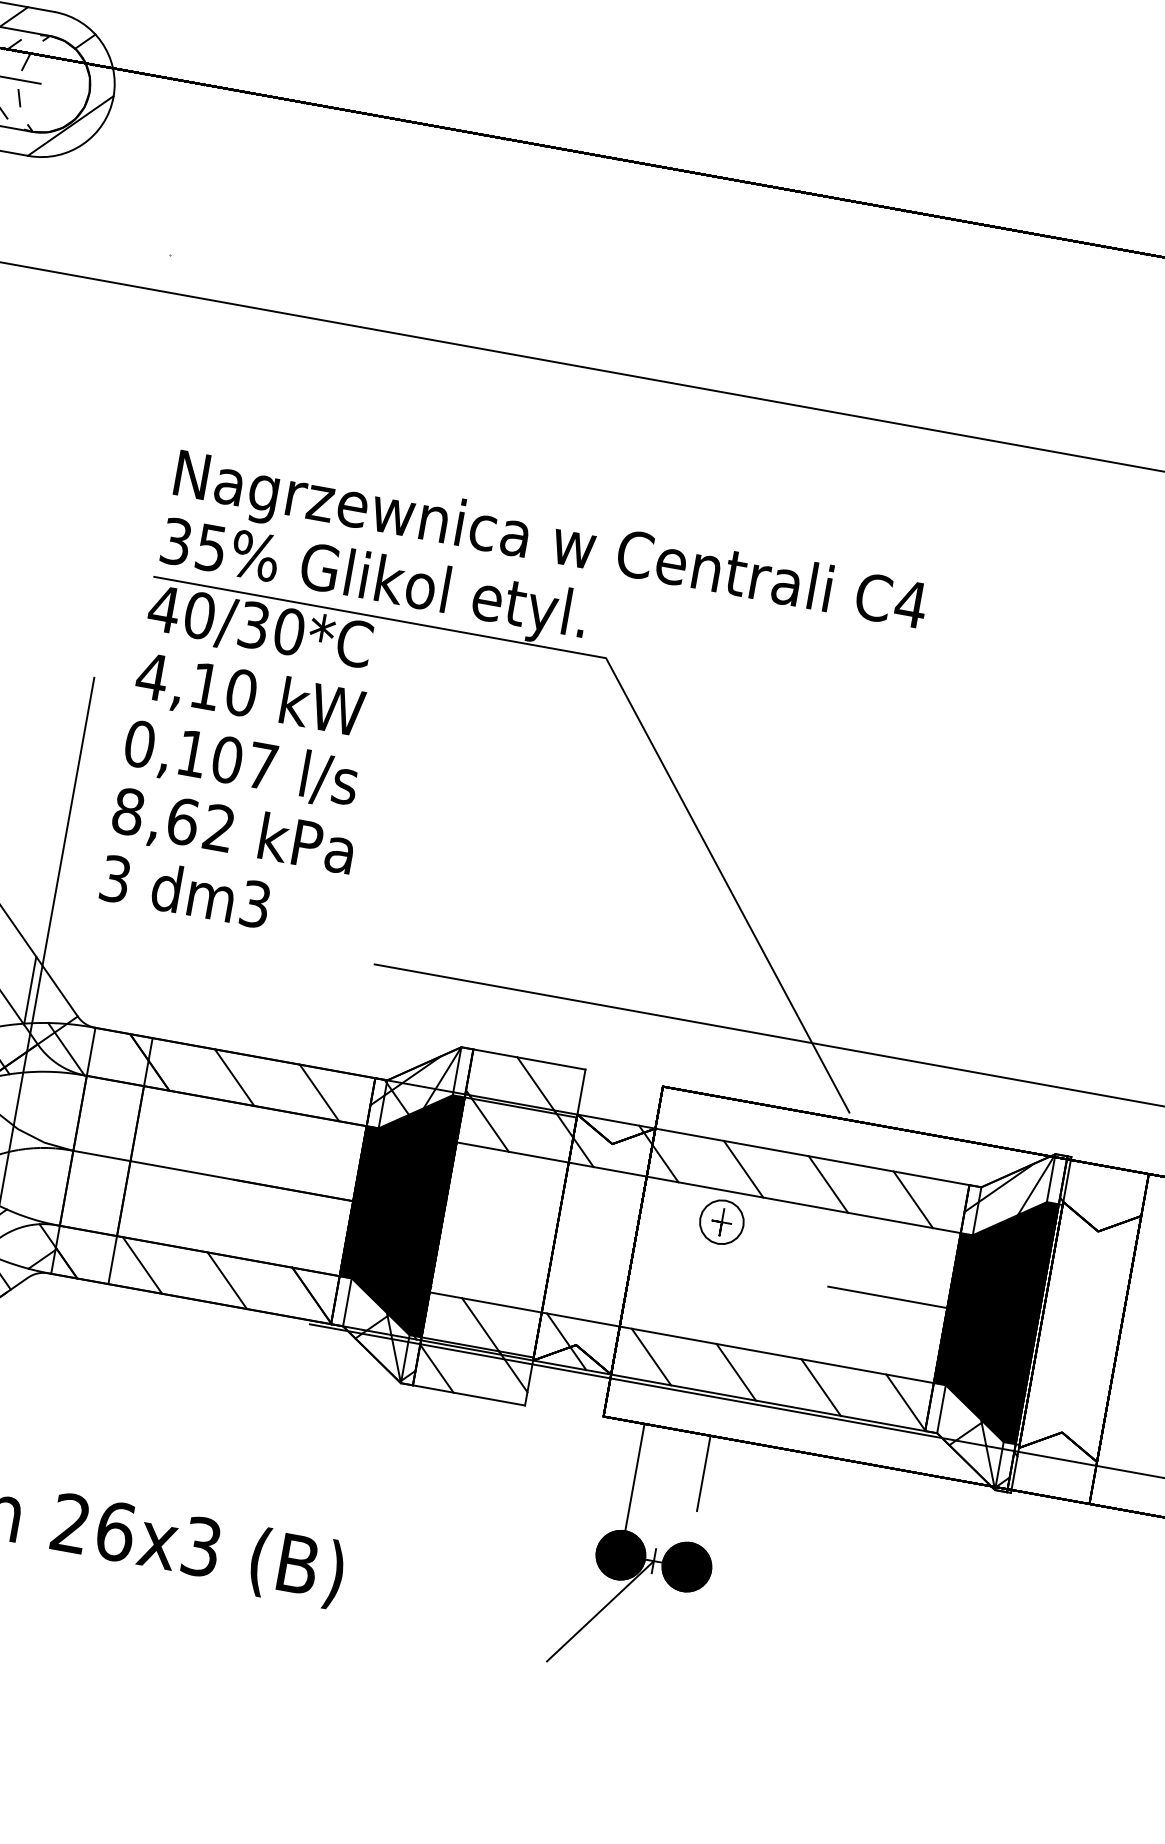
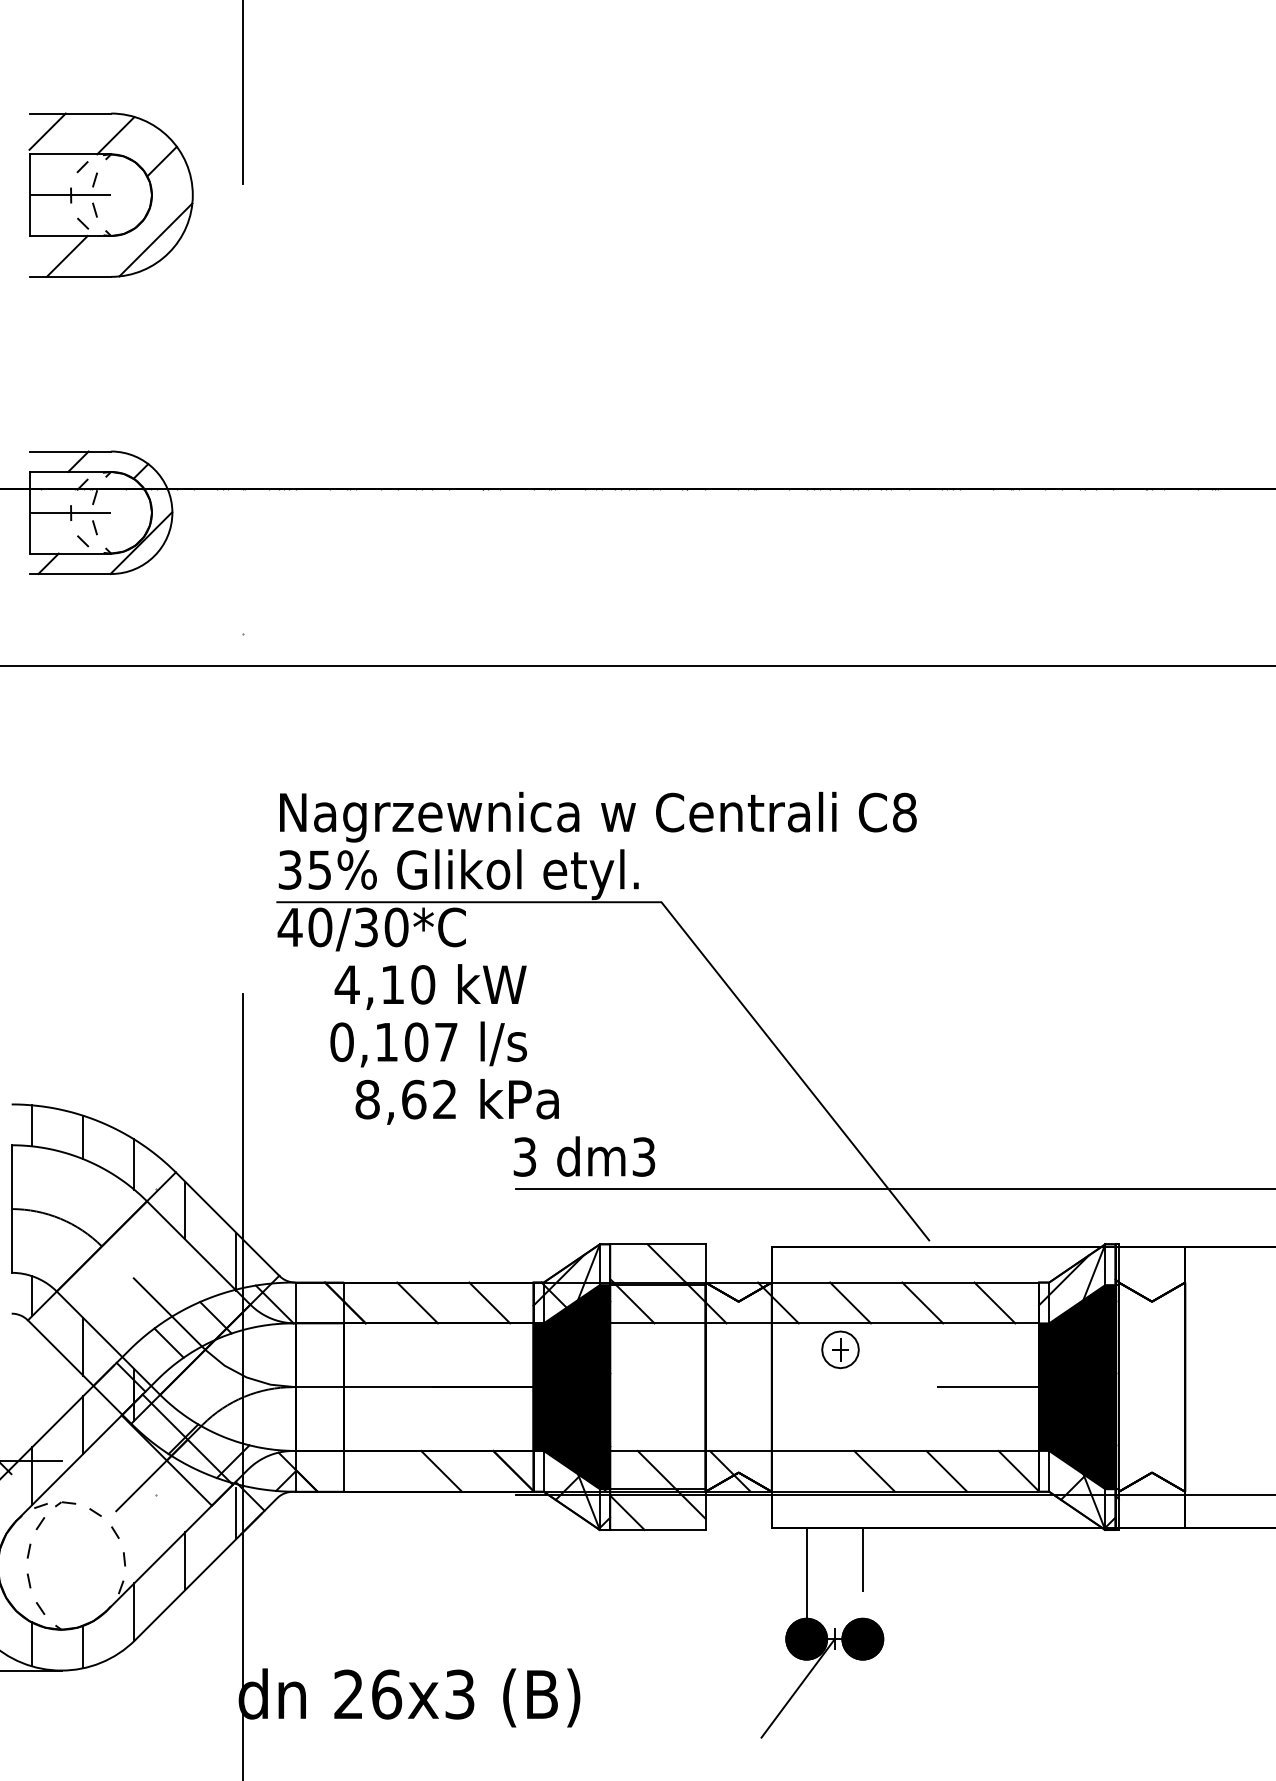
text: (910, 604) -> (904, 812), C4 -> C8
text: (249, 696) -> (430, 986), moved
text: (241, 765) -> (428, 1044), moved
text: (232, 832) -> (456, 1101), moved
text: (185, 891) -> (584, 1156), moved
line: (142, 1264) -> (369, 1470), removed
line: (651, 1356) -> (802, 1470), removed

